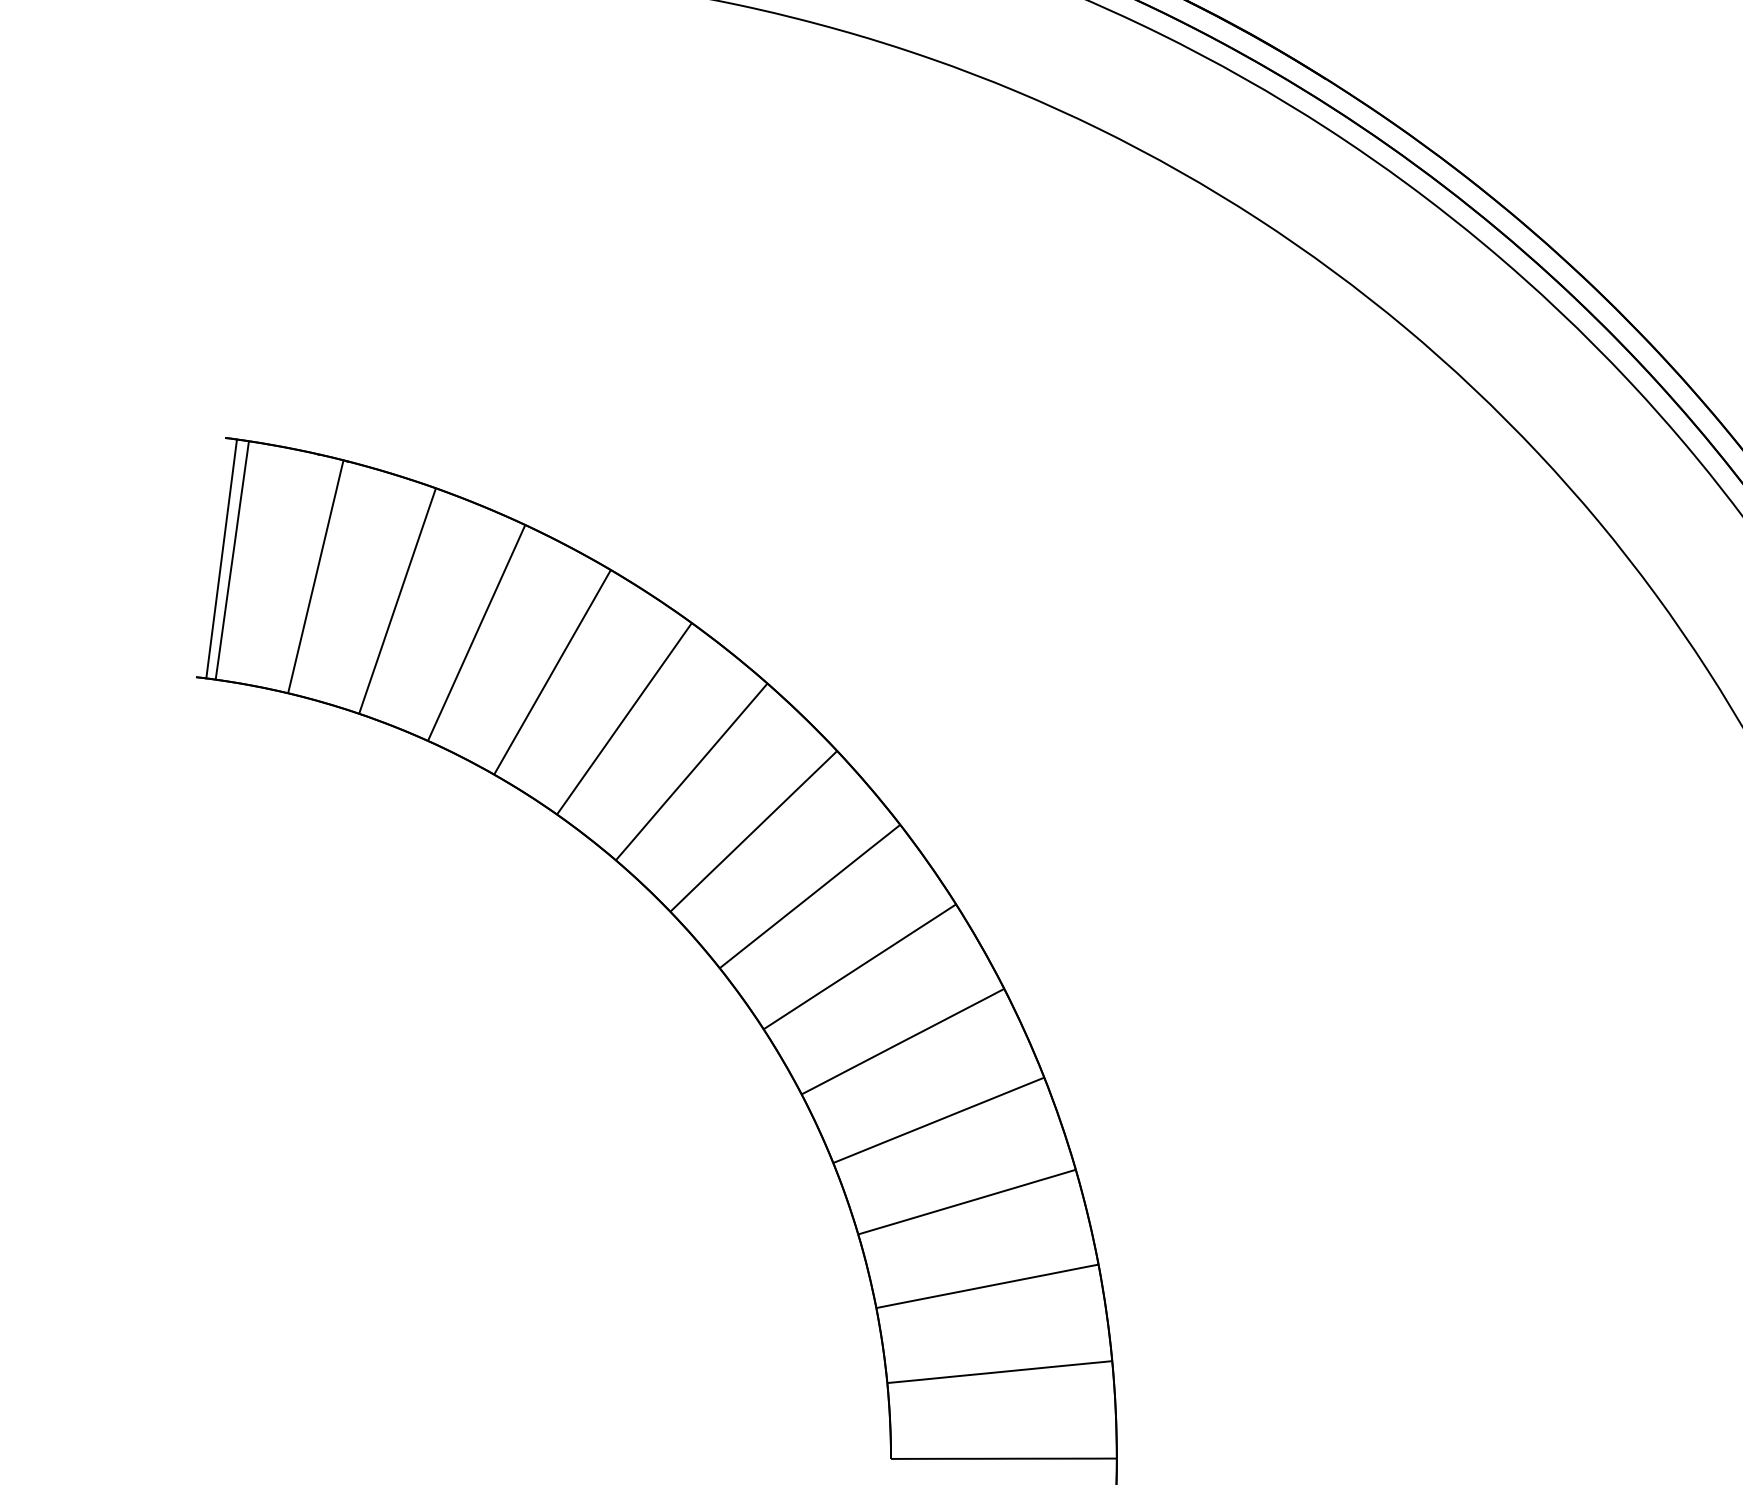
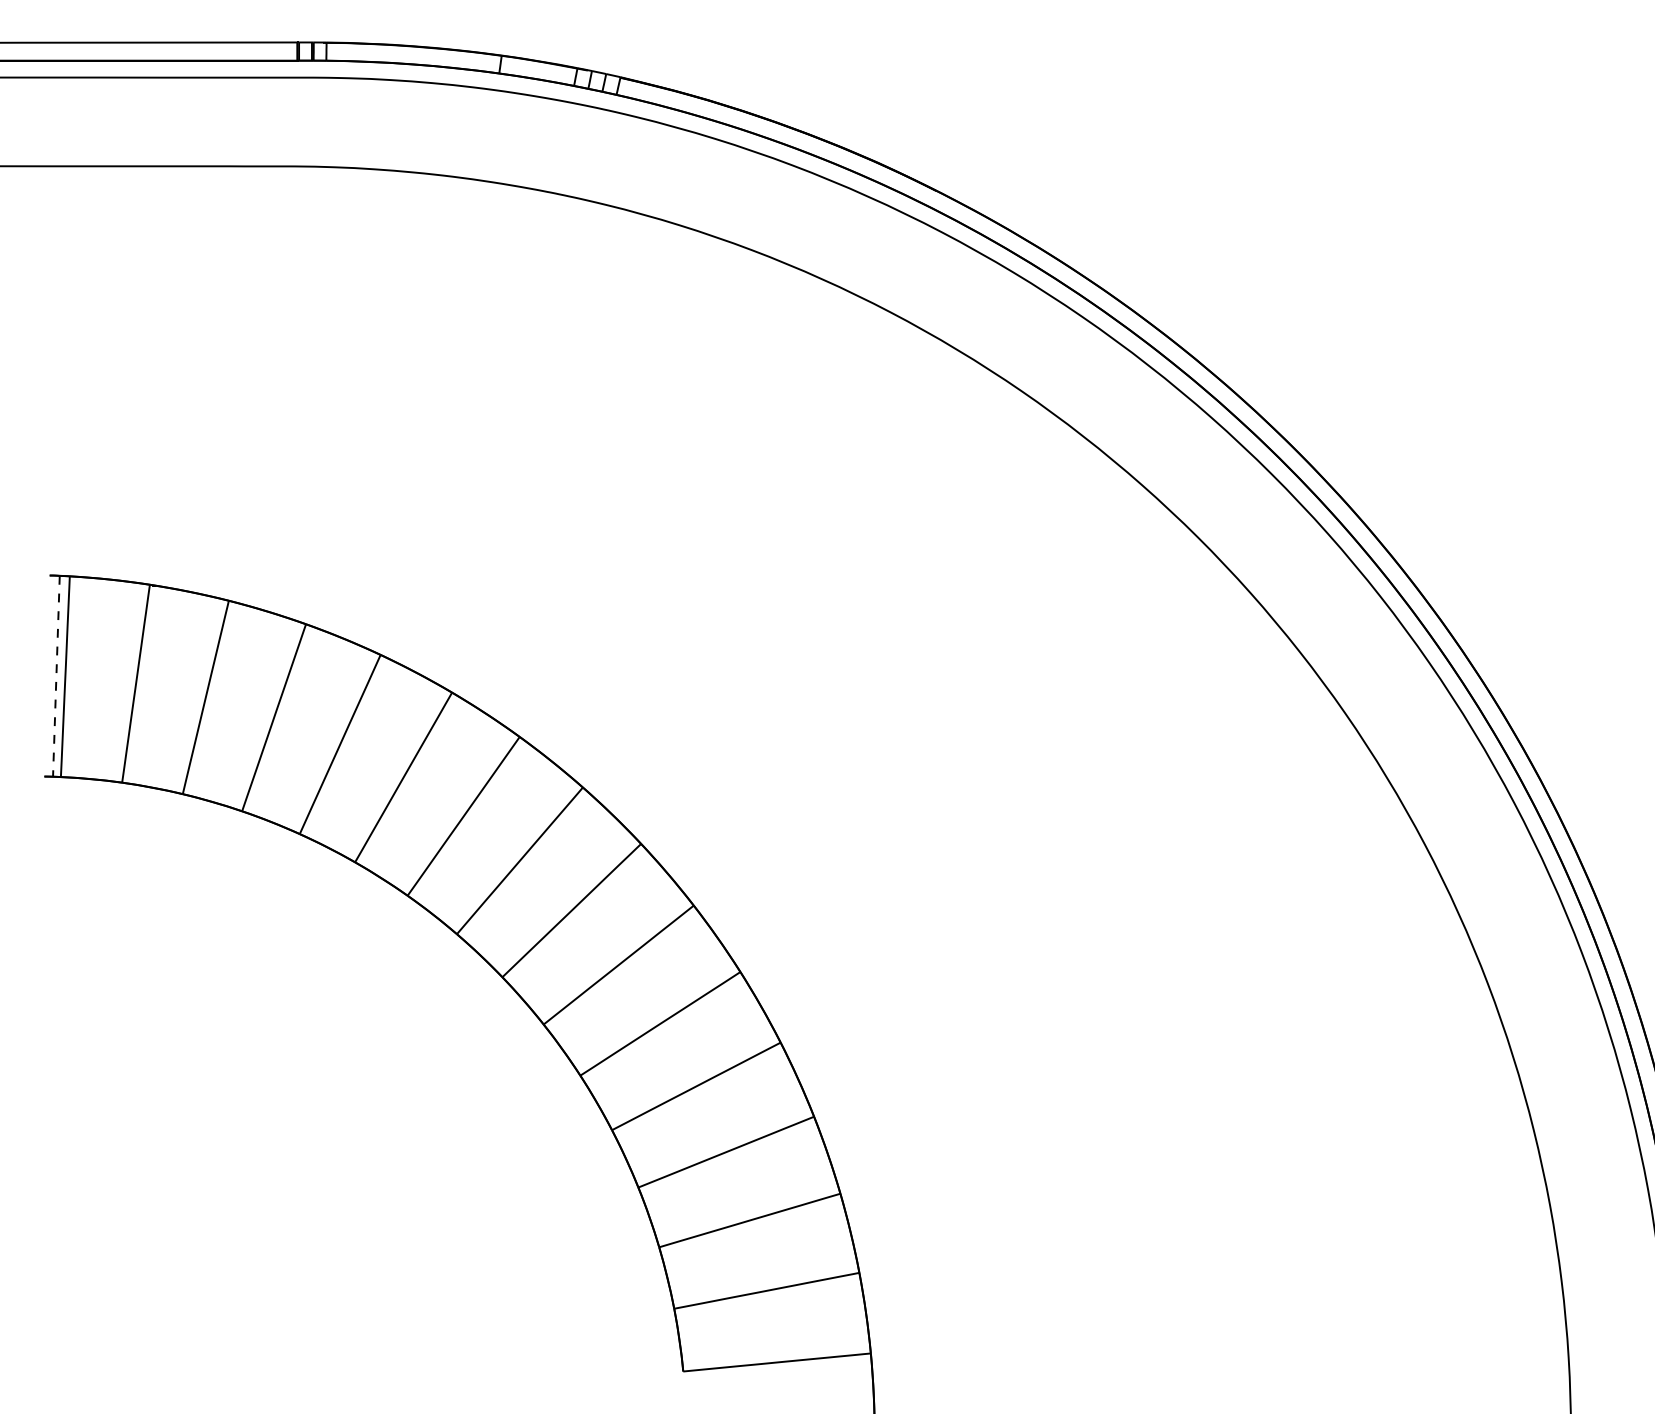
line: (221, 559) -> (56, 676), solid -> dashed

